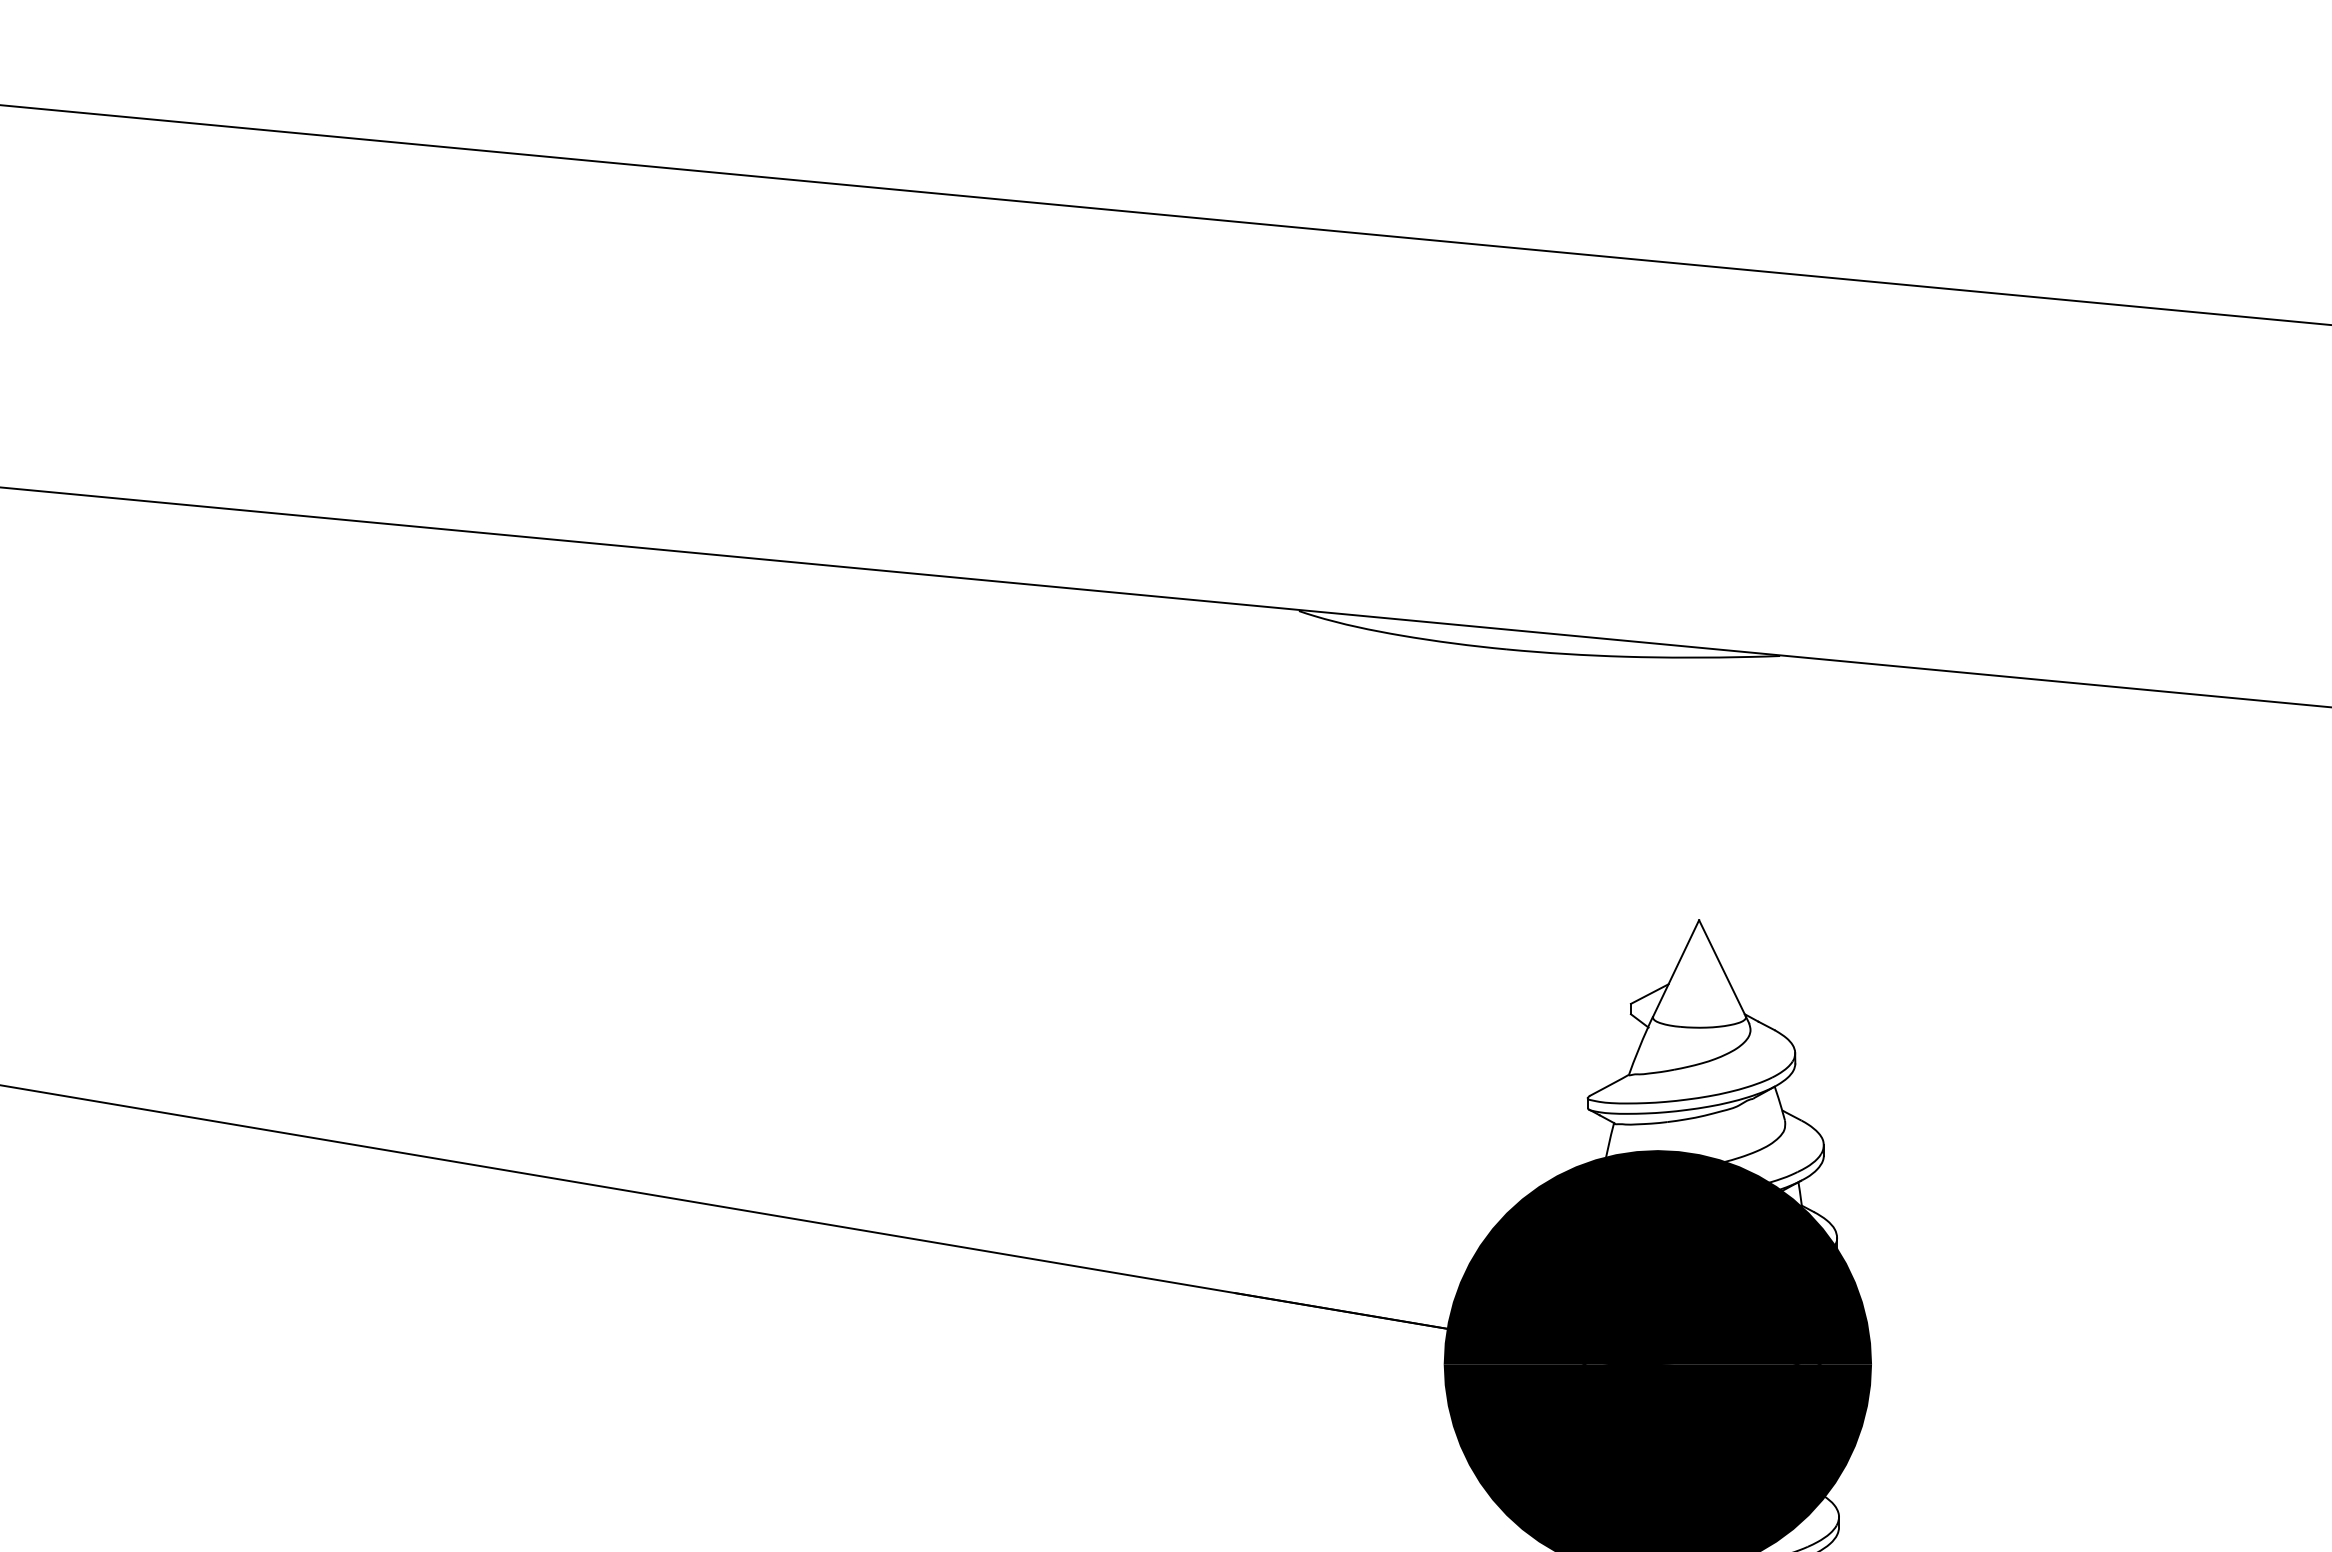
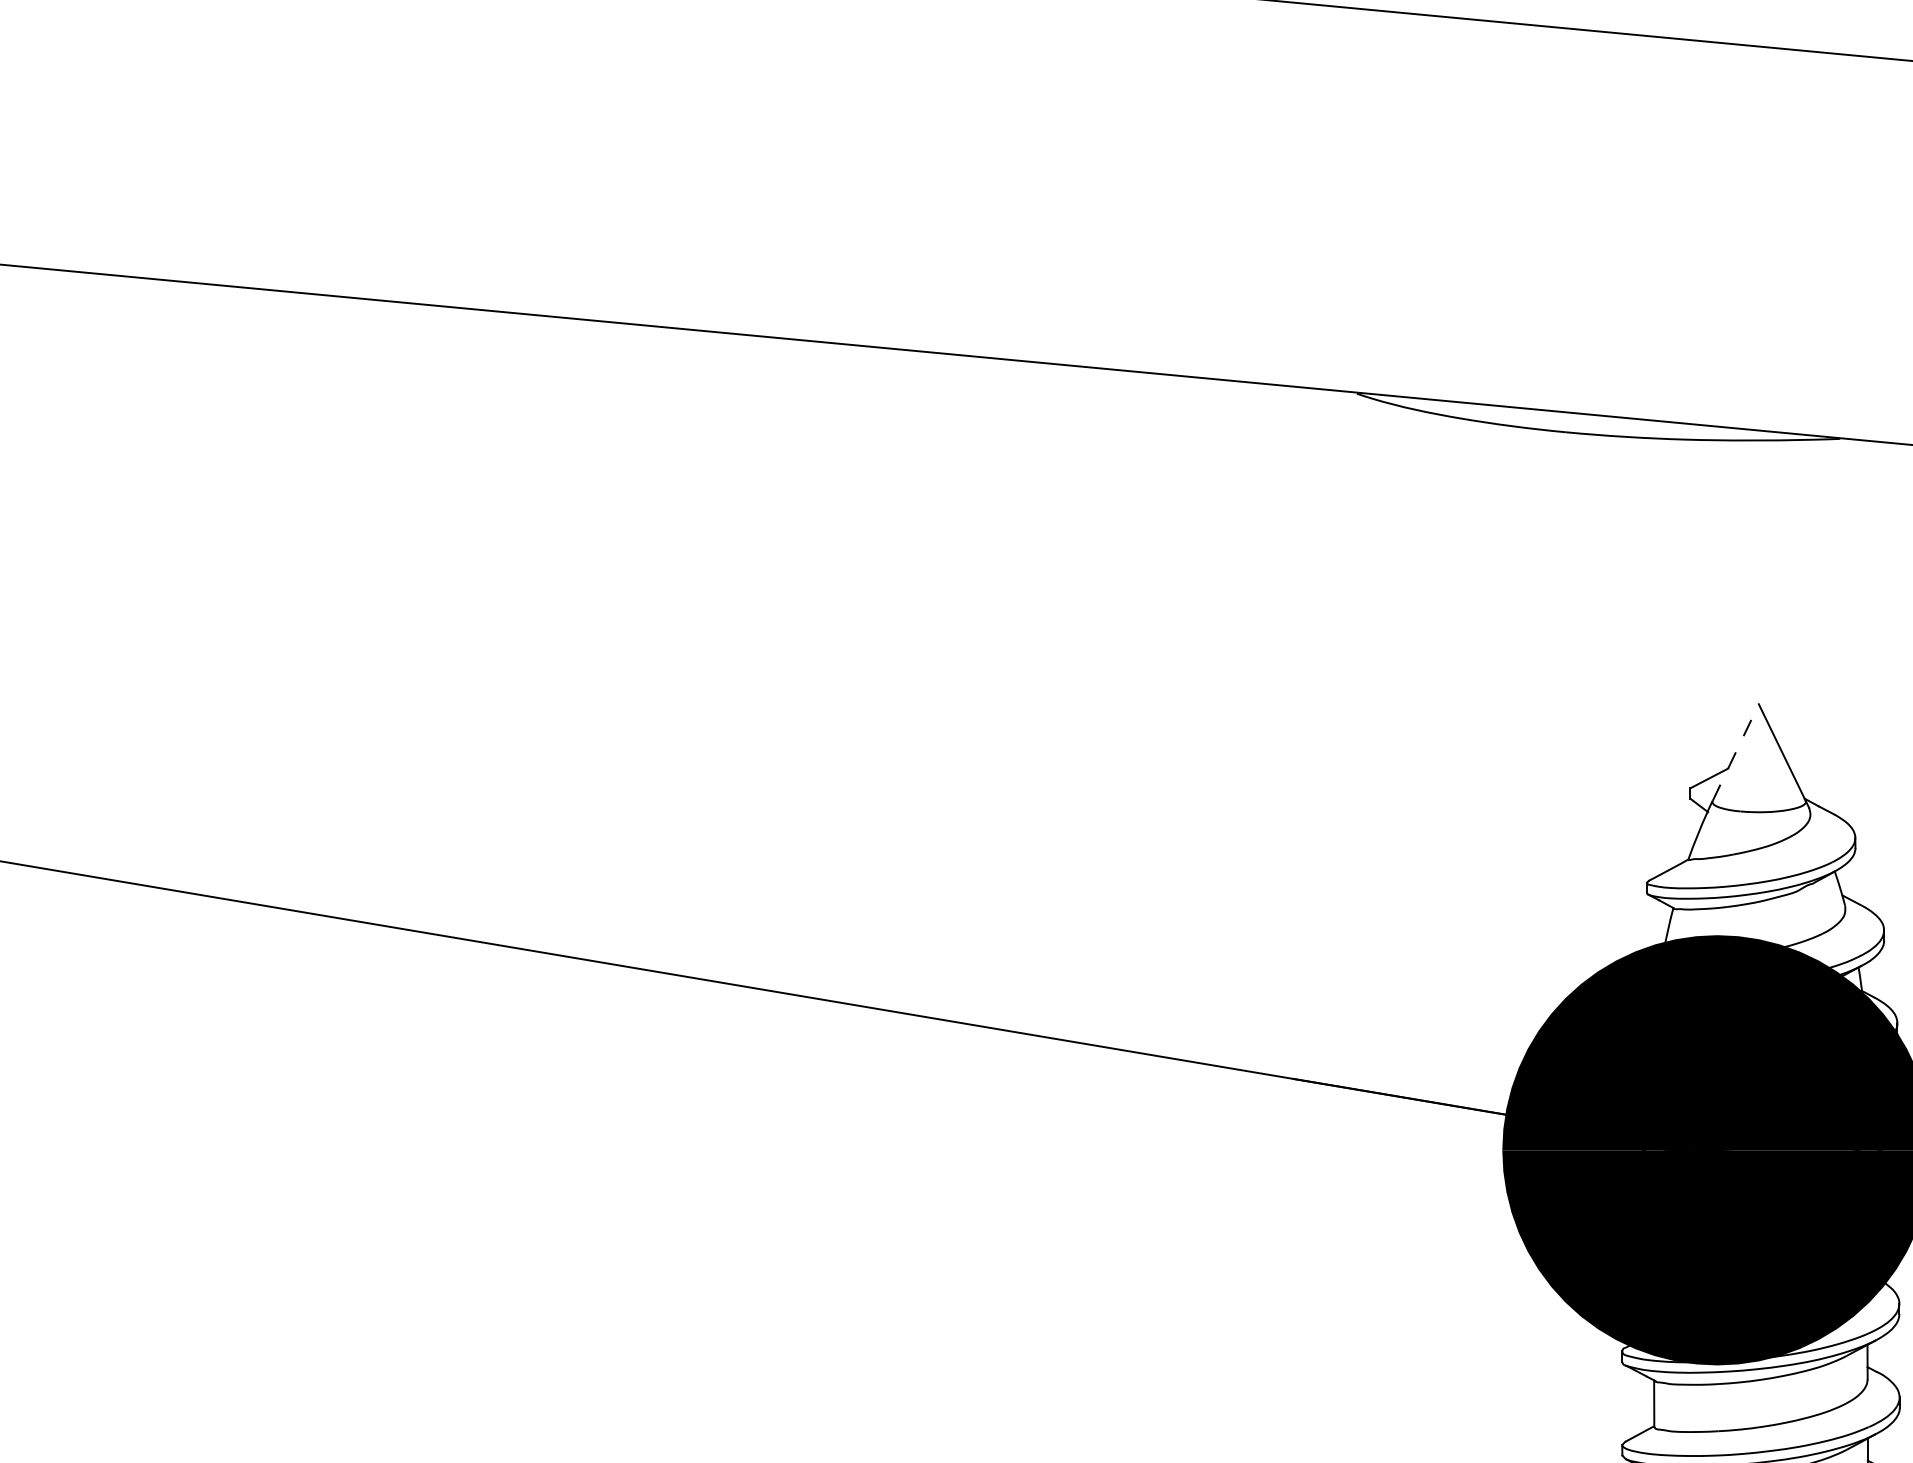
line: (1676, 967) -> (1736, 751), solid -> dashed

